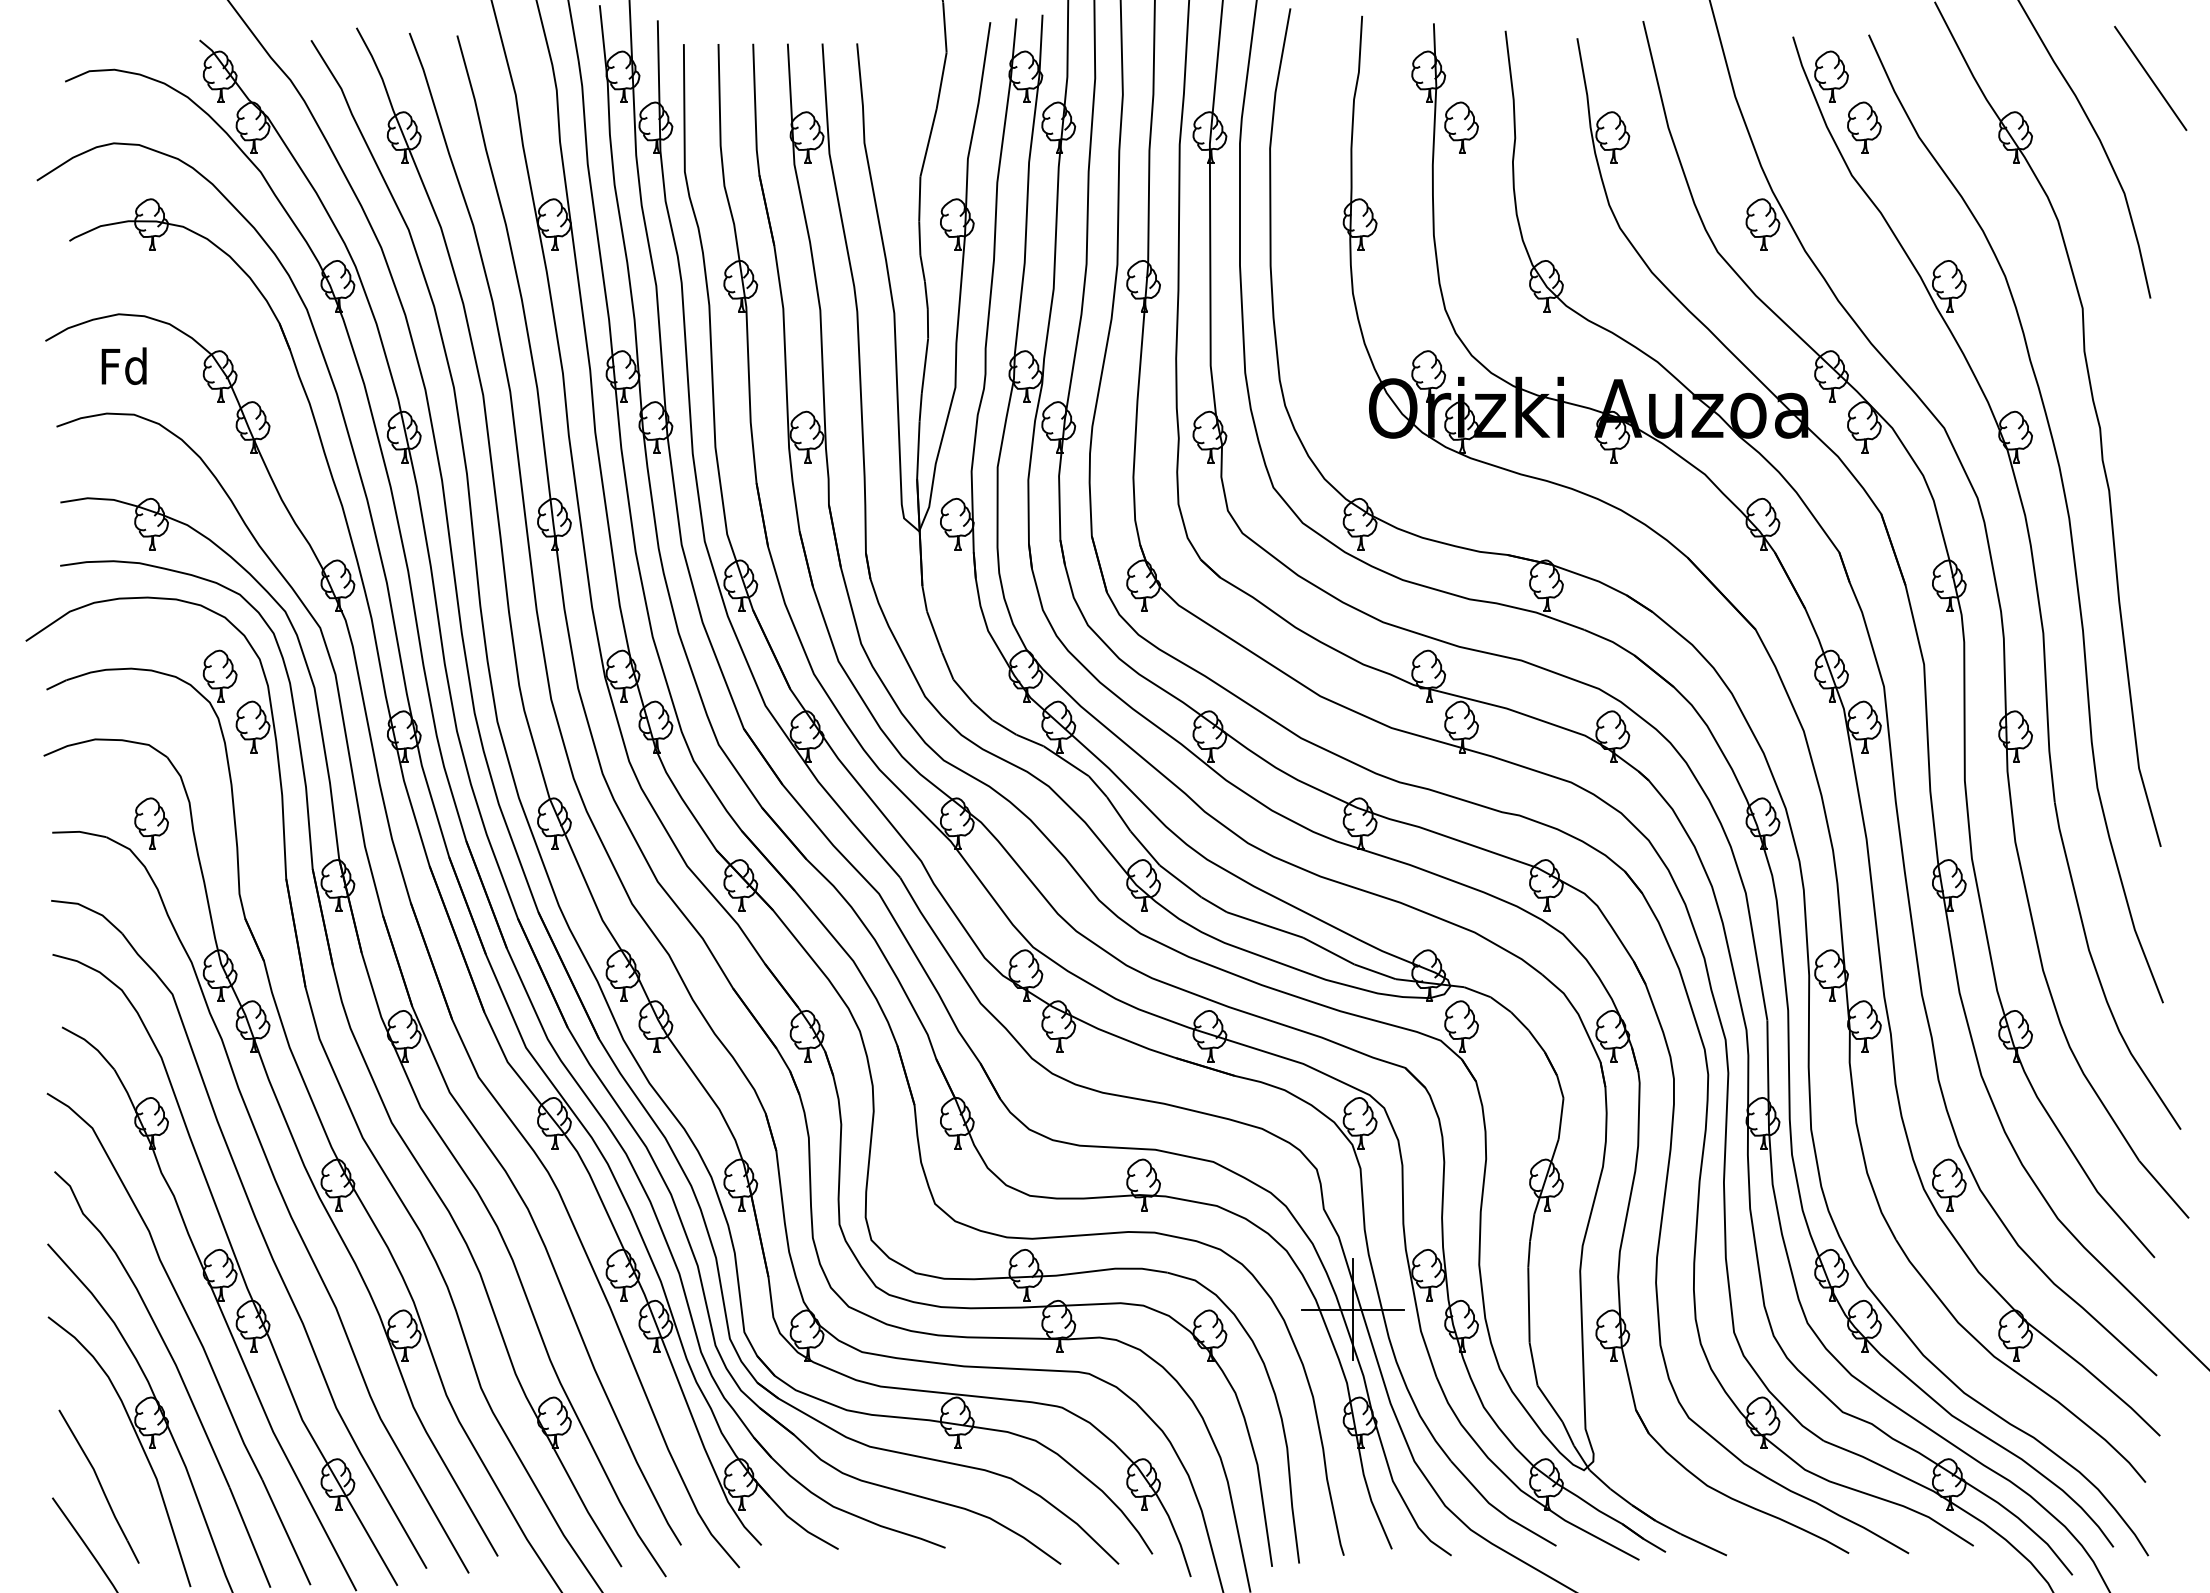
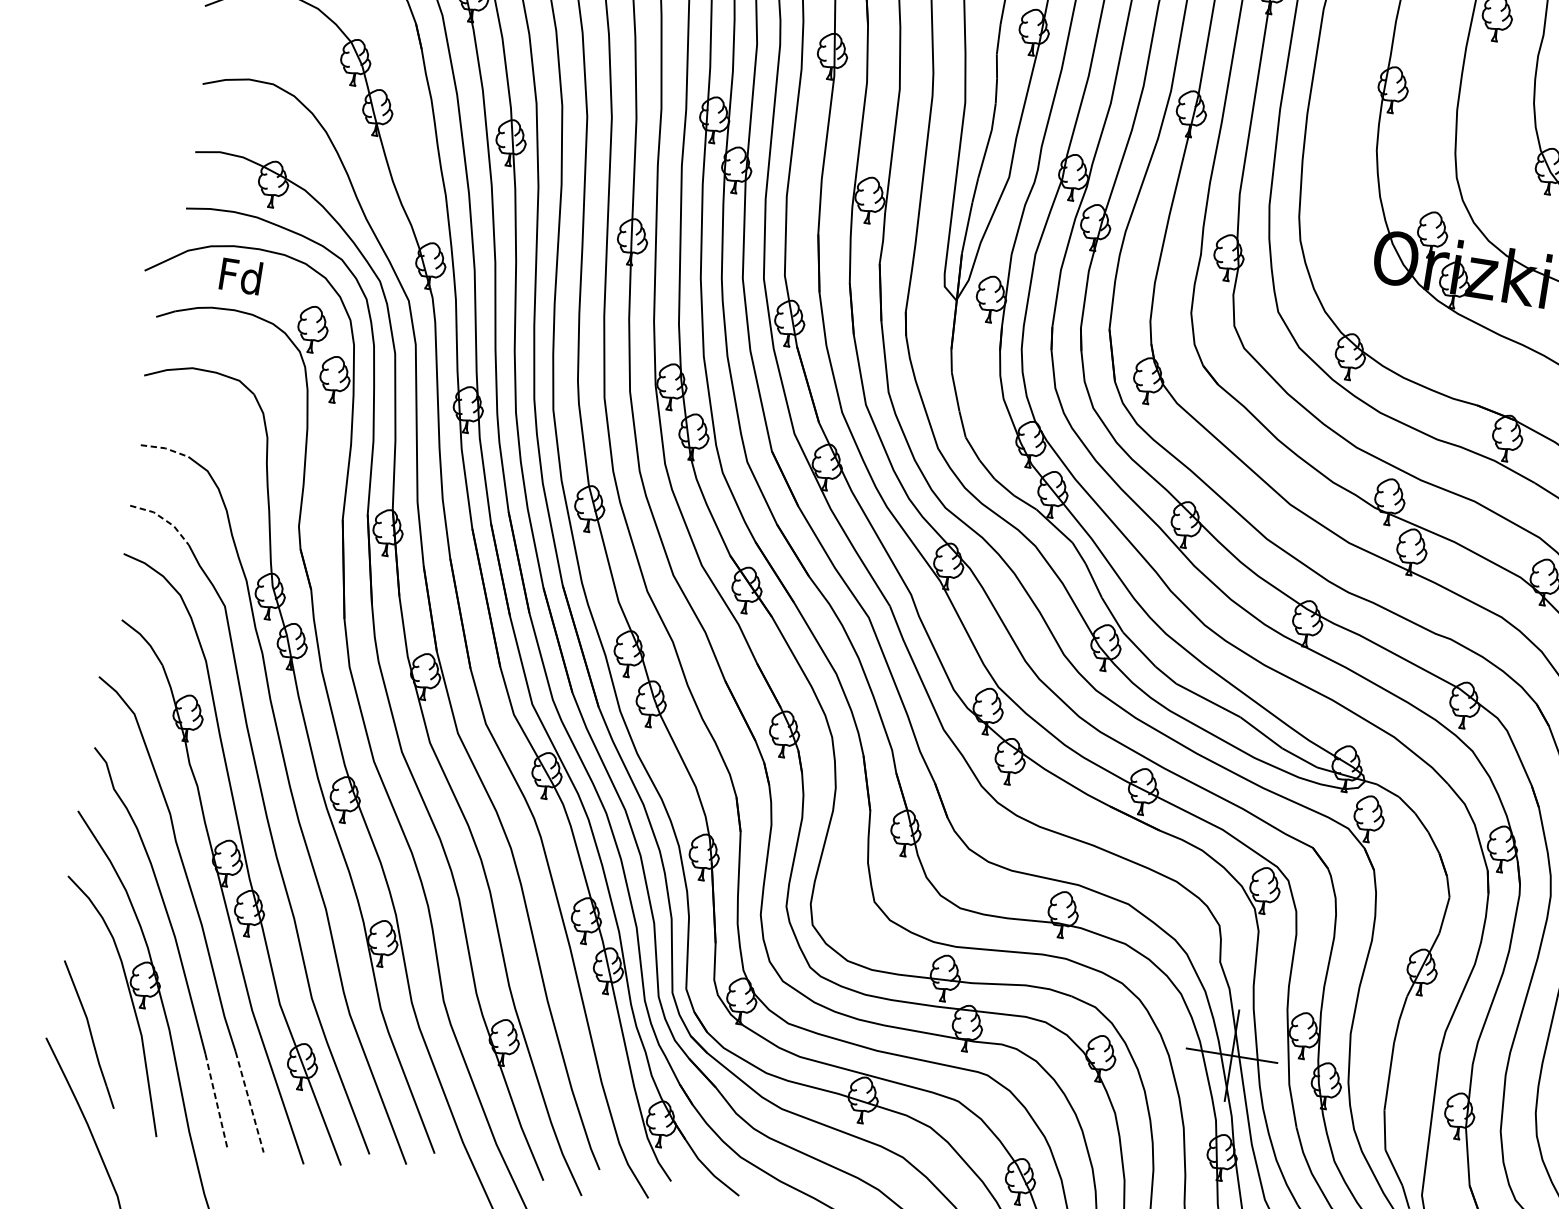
text: (123, 365) -> (240, 275), moved
part: (151, 823) -> (230, 451), removed
line: (79, 831) -> (165, 447), solid -> dashed
line: (90, 909) -> (163, 519), solid -> dashed
line: (286, 1532) -> (249, 1102), solid -> dashed
line: (250, 1538) -> (216, 1102), solid -> dashed

